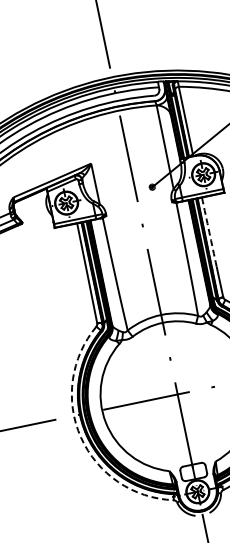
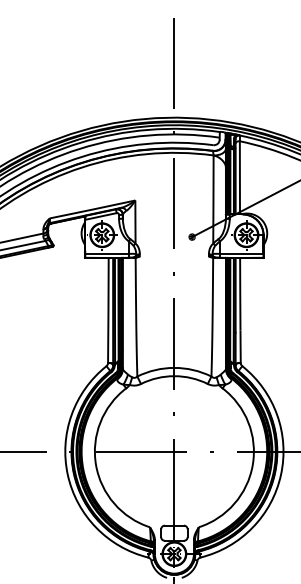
arc: (209, 232) -> (240, 294), dashed -> solid
arc: (80, 437) -> (67, 474), dashed -> solid

